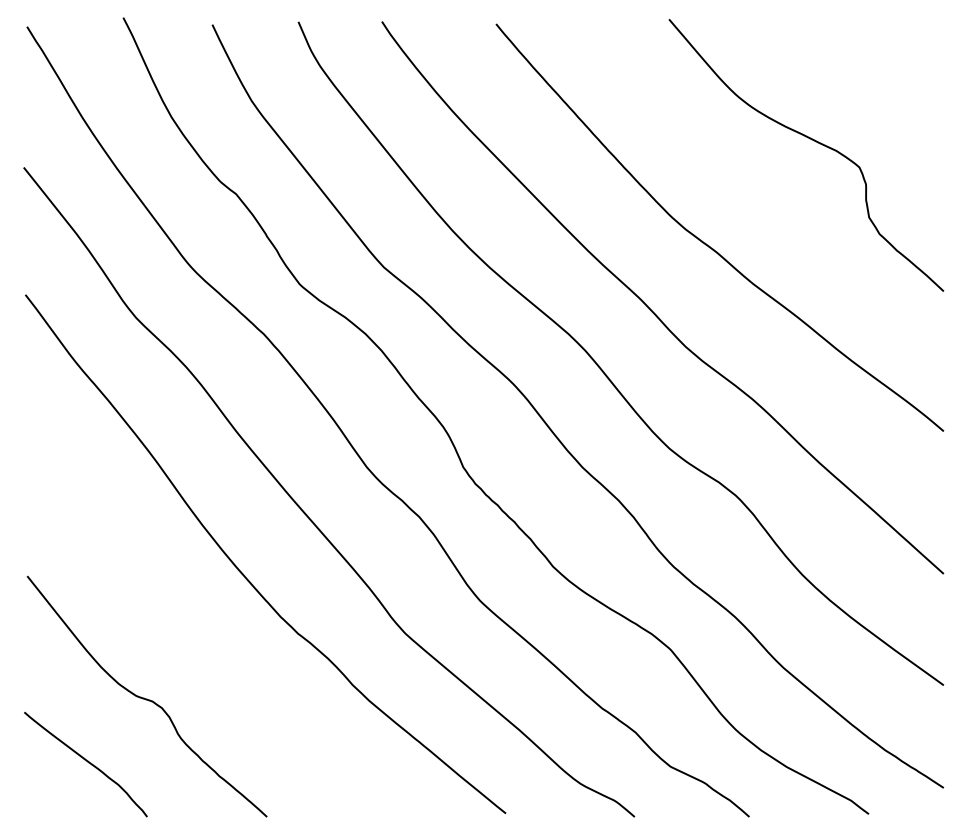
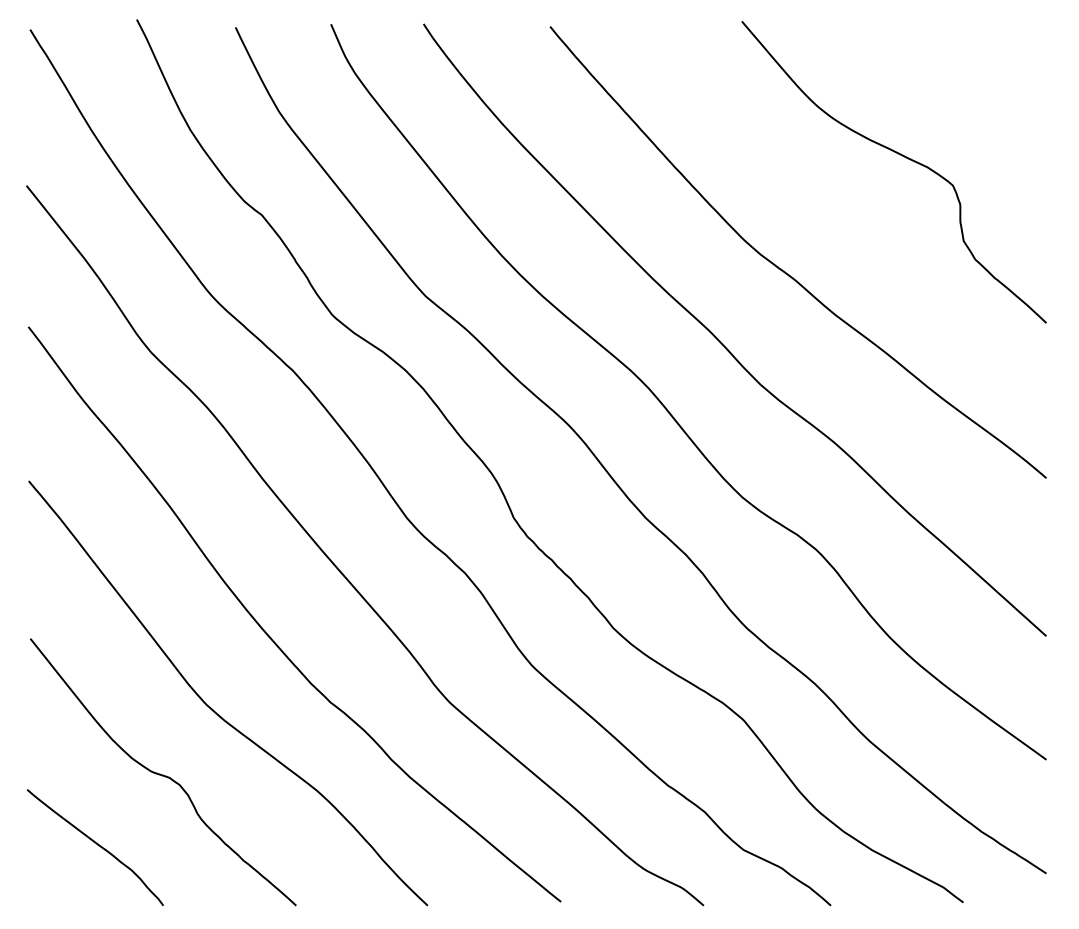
curve: (193, 640) -> (214, 710), added

